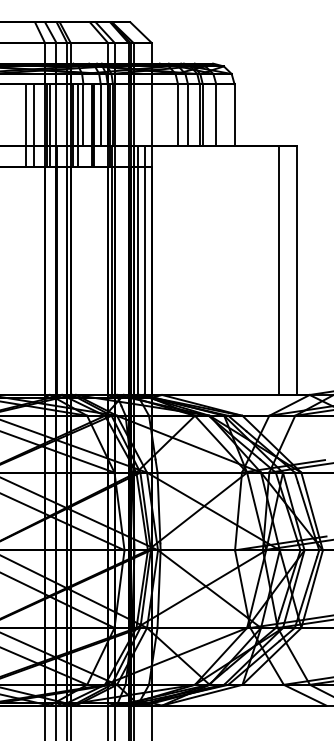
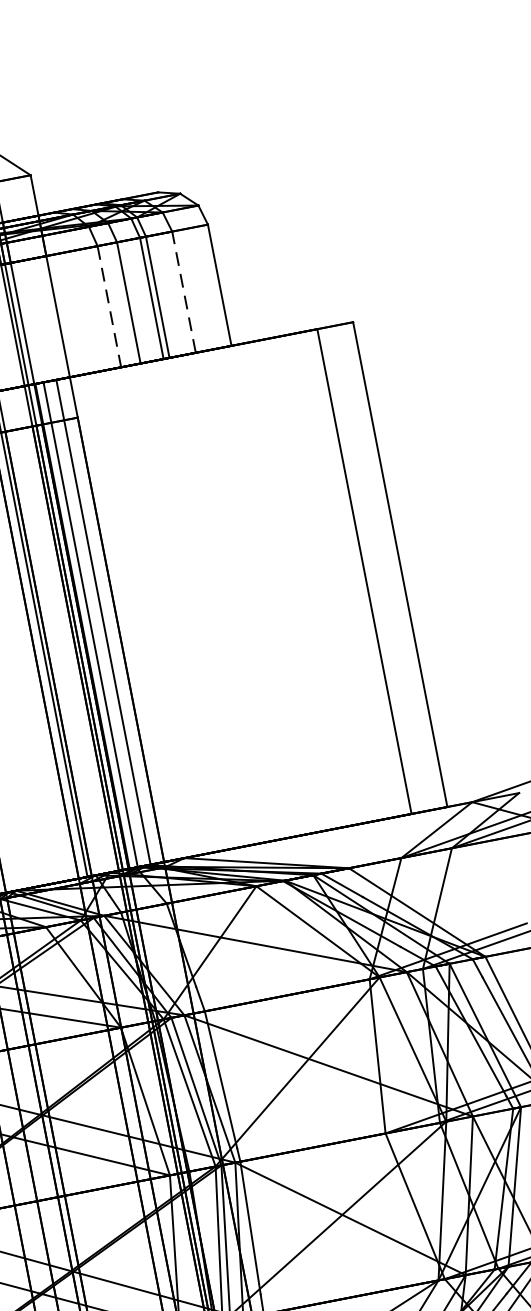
line: (216, 114) -> (184, 290), solid -> dashed
line: (178, 115) -> (110, 306), solid -> dashed

